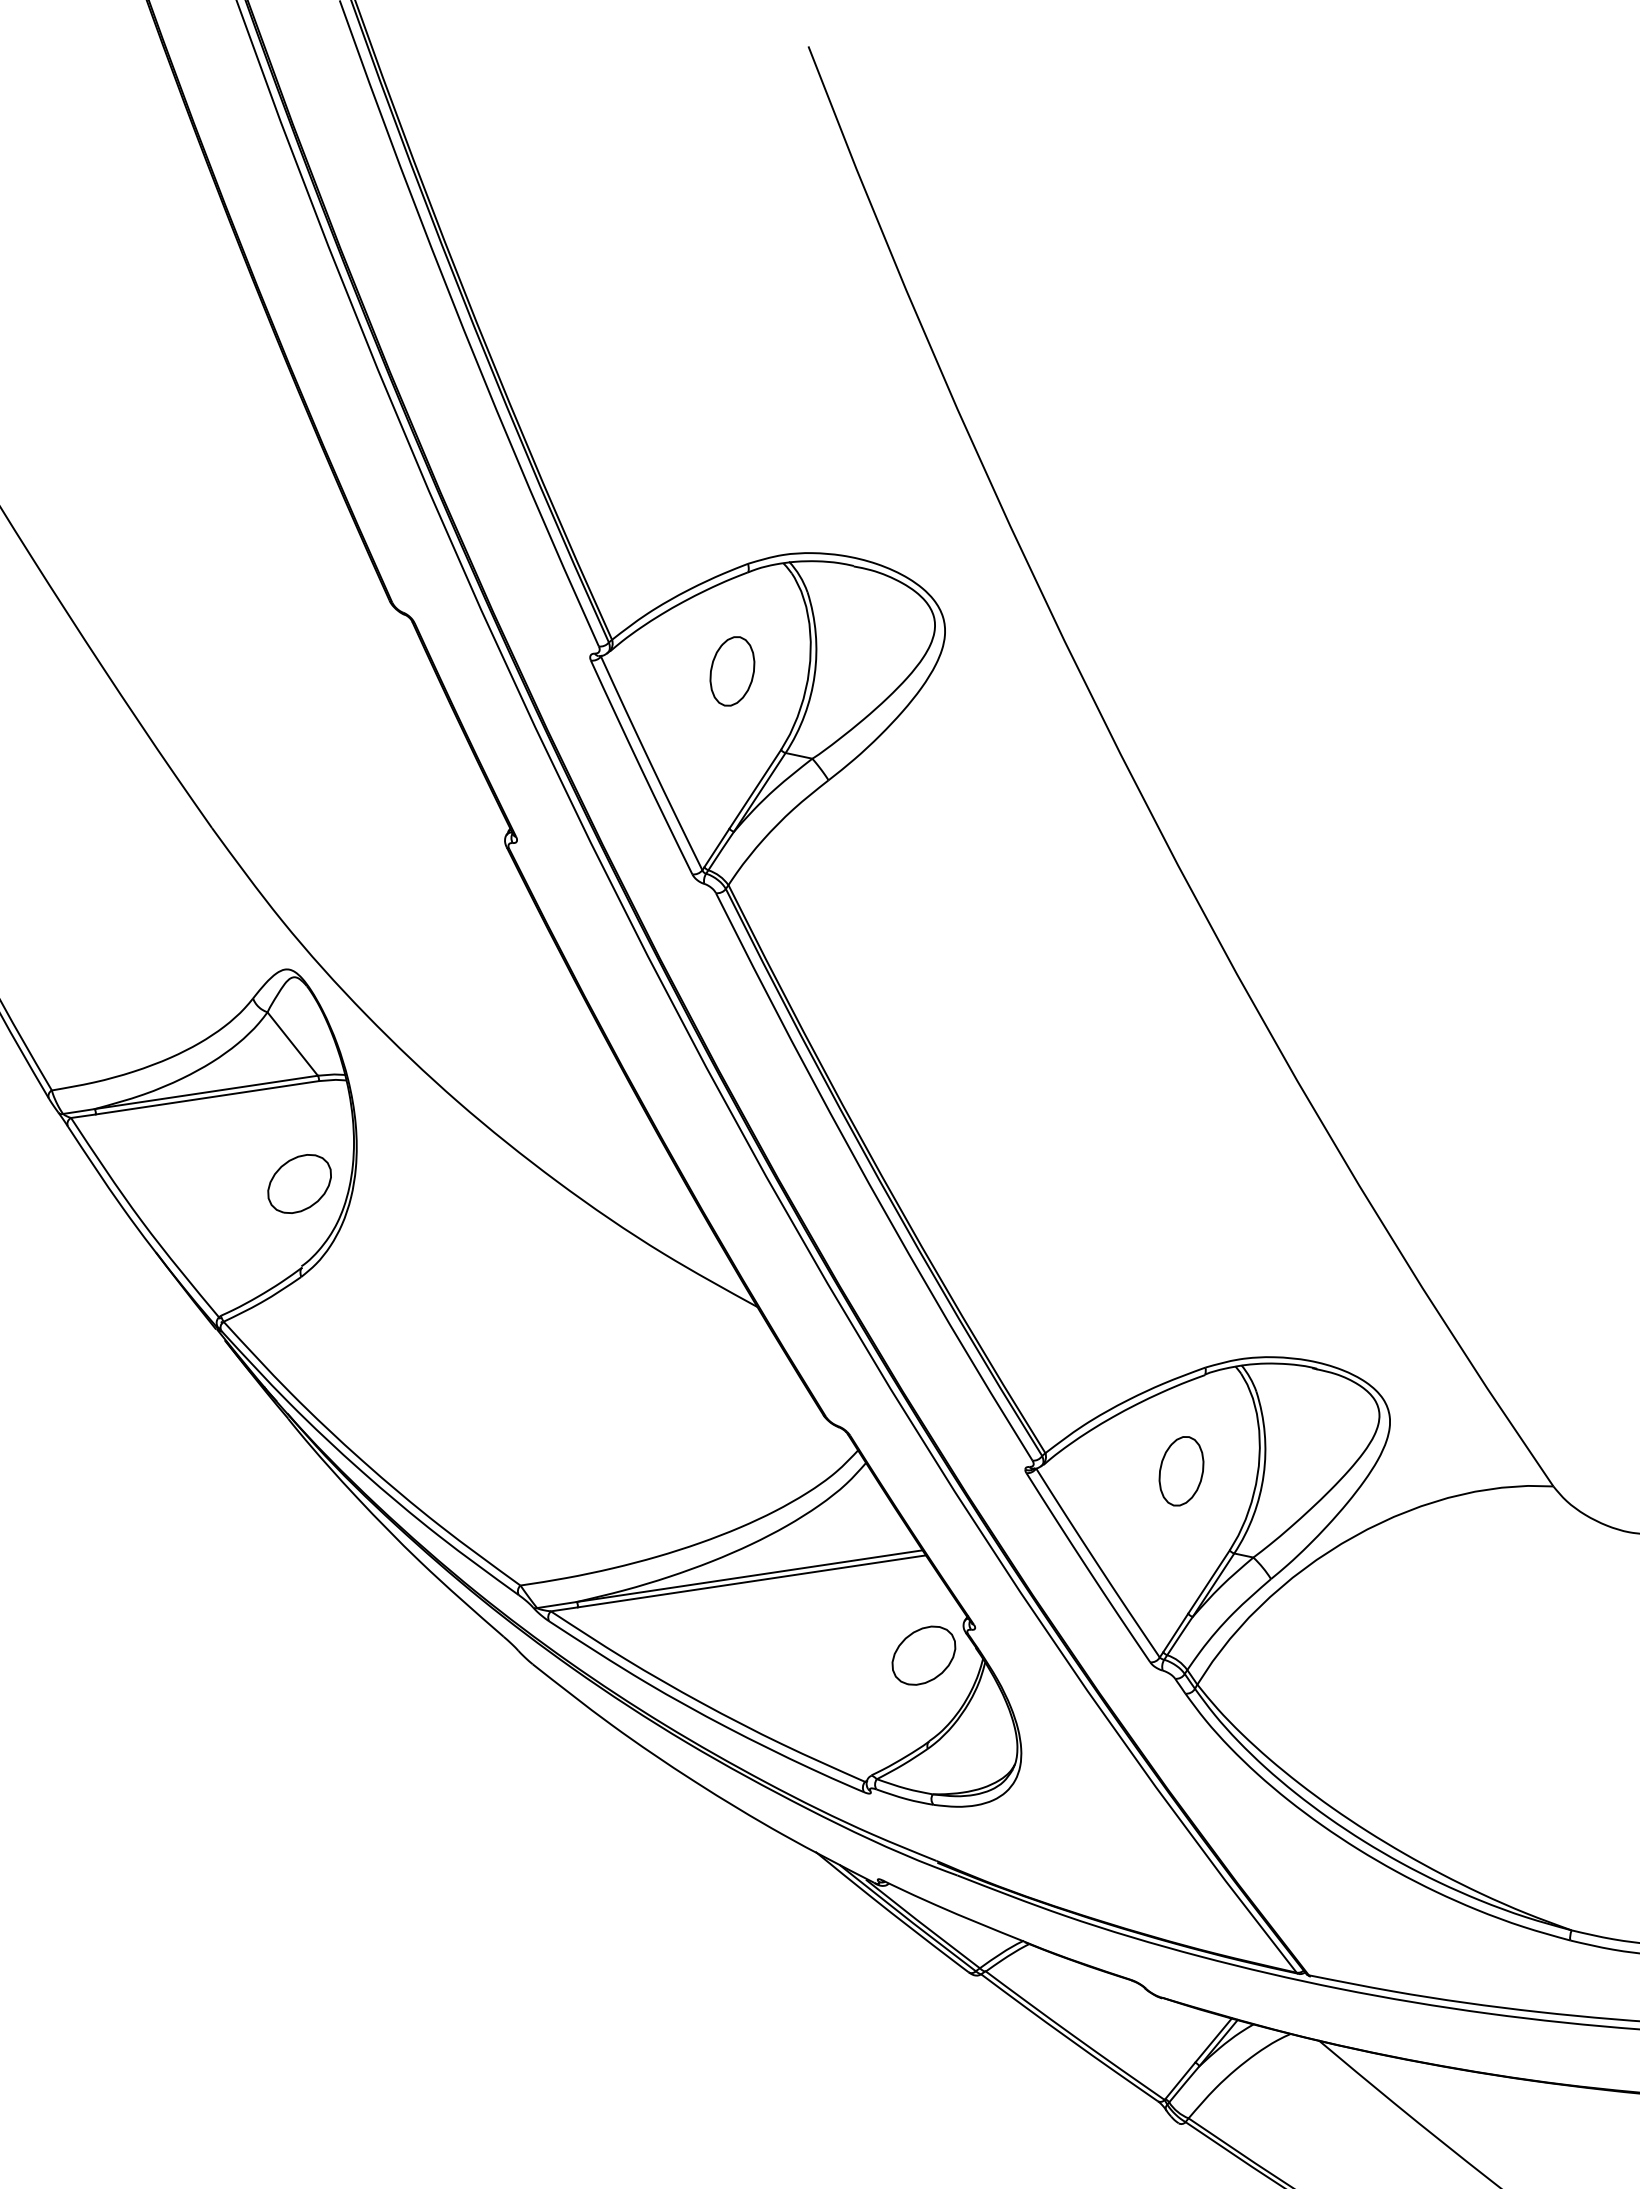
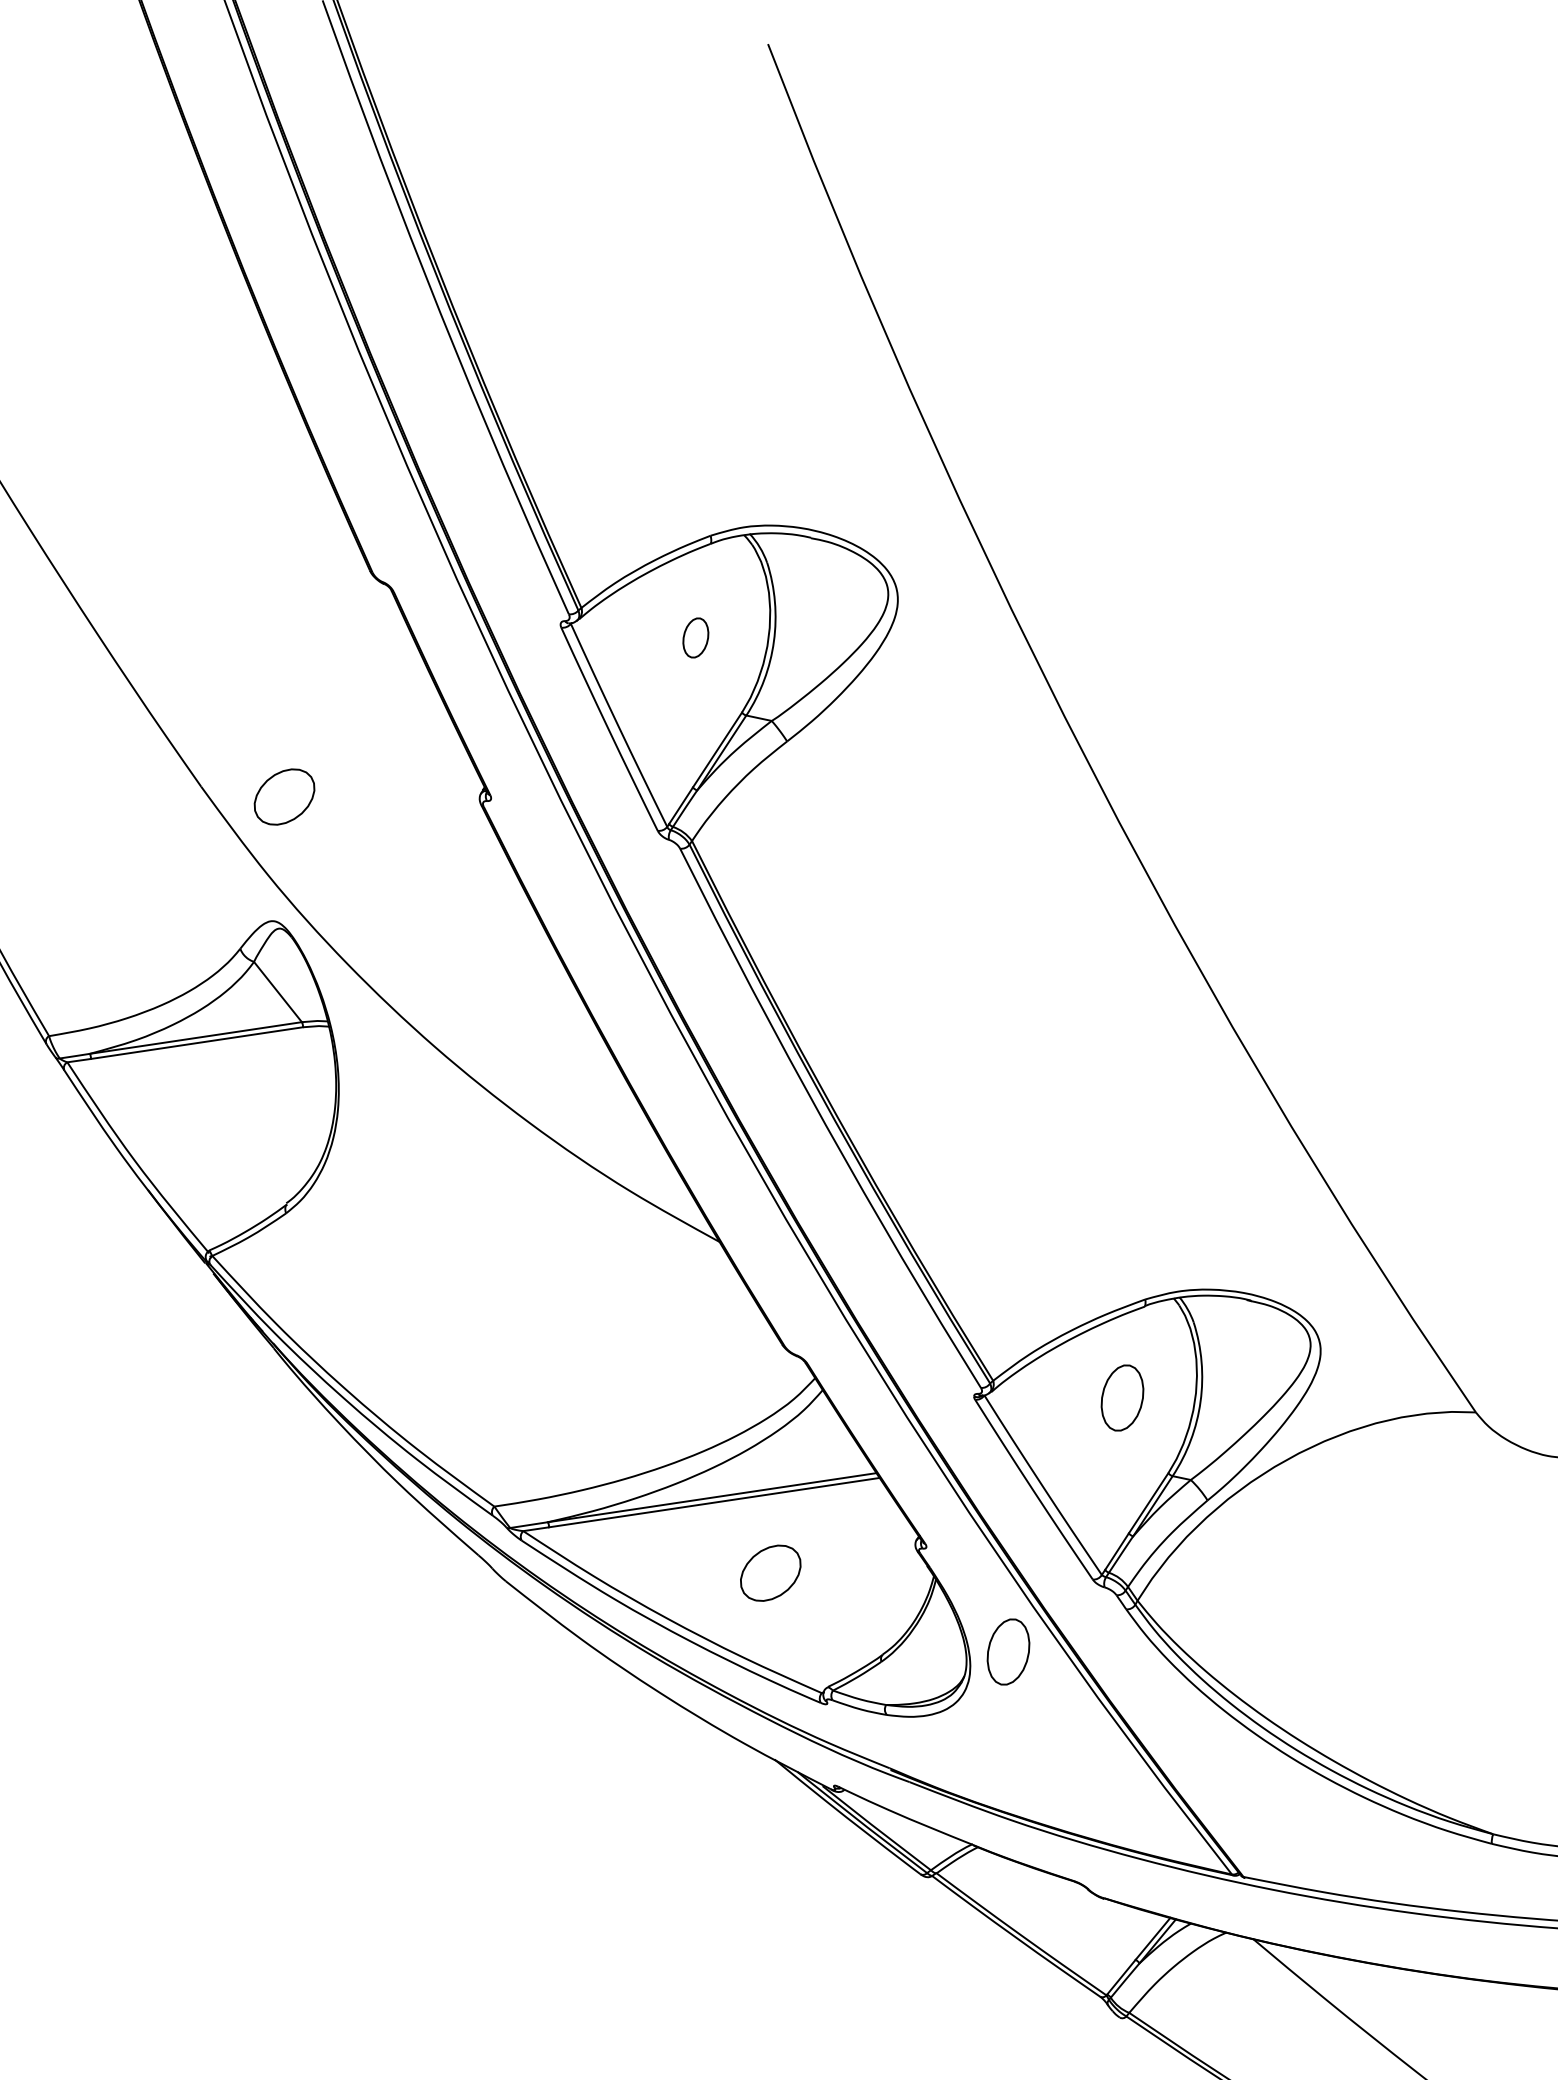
part: (732, 670) -> (695, 637), size x0.6
part: (299, 1183) -> (284, 796), moved
part: (923, 1654) -> (770, 1572), moved
part: (1061, 1738) -> (1008, 1651), added

